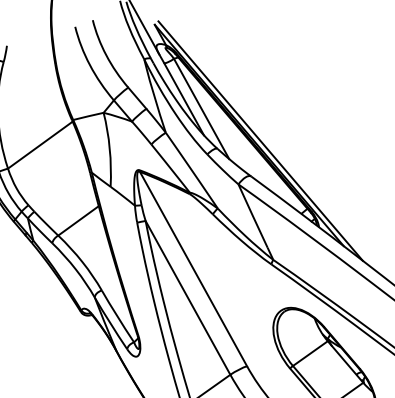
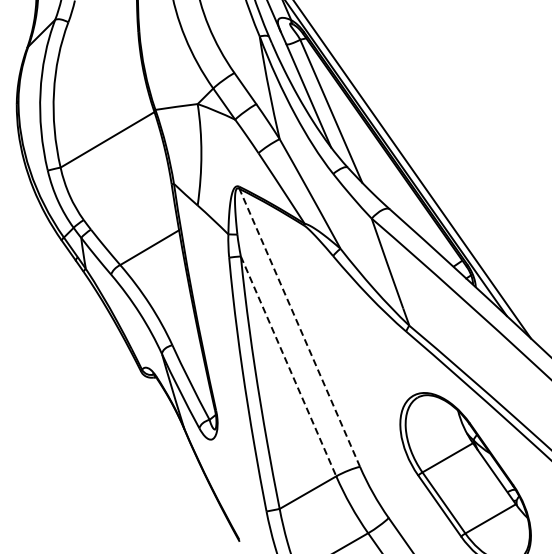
line: (193, 268) -> (299, 327), solid -> dashed
line: (187, 297) -> (288, 366), solid -> dashed

